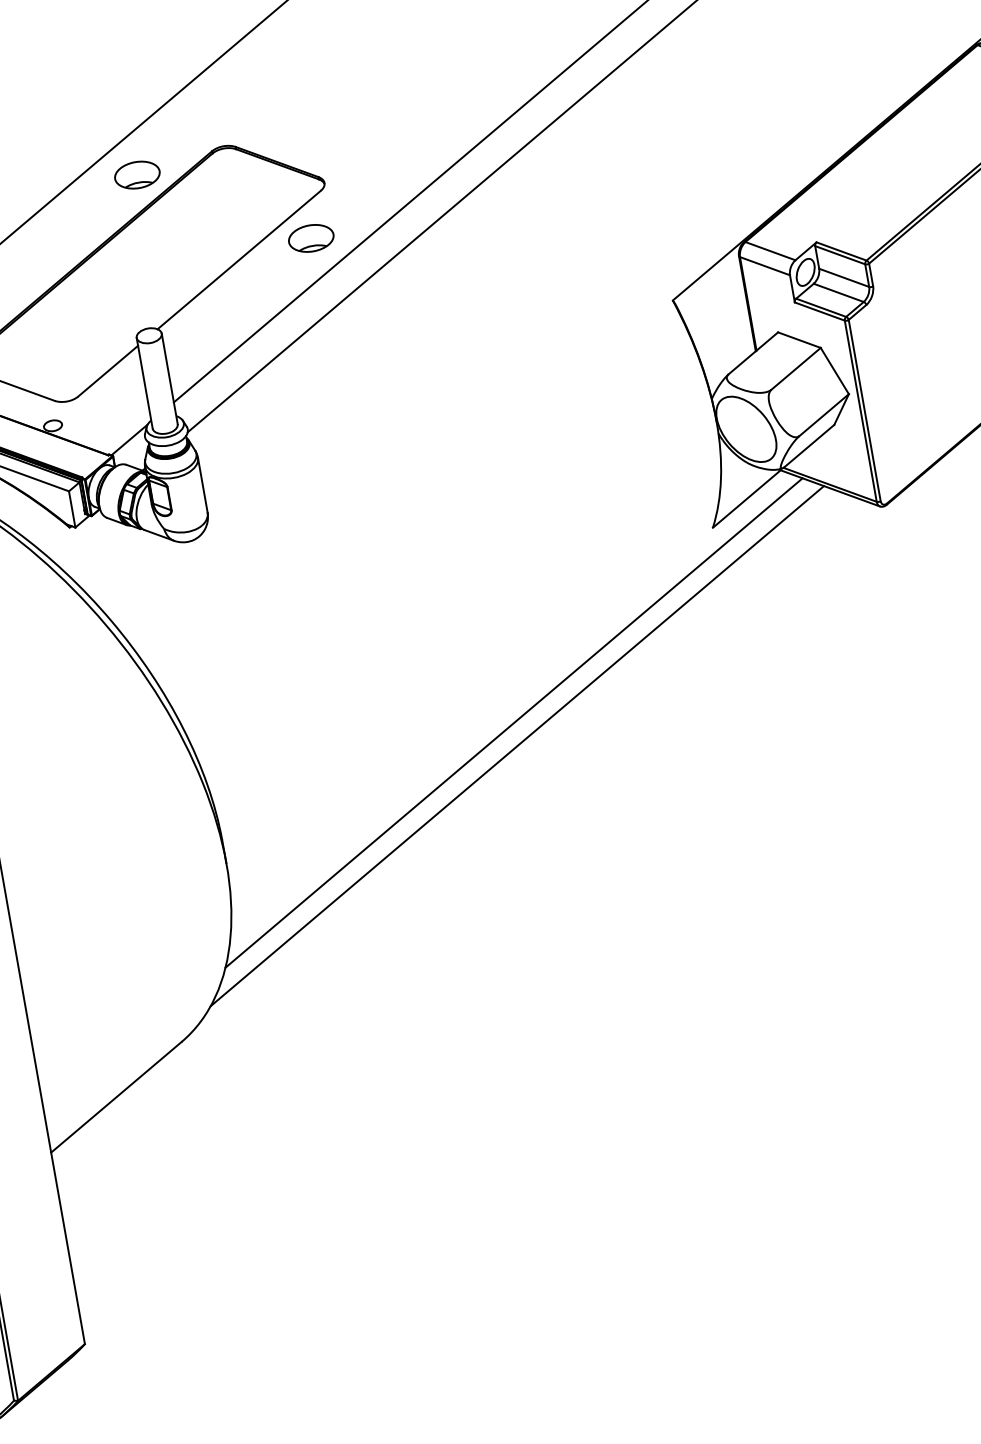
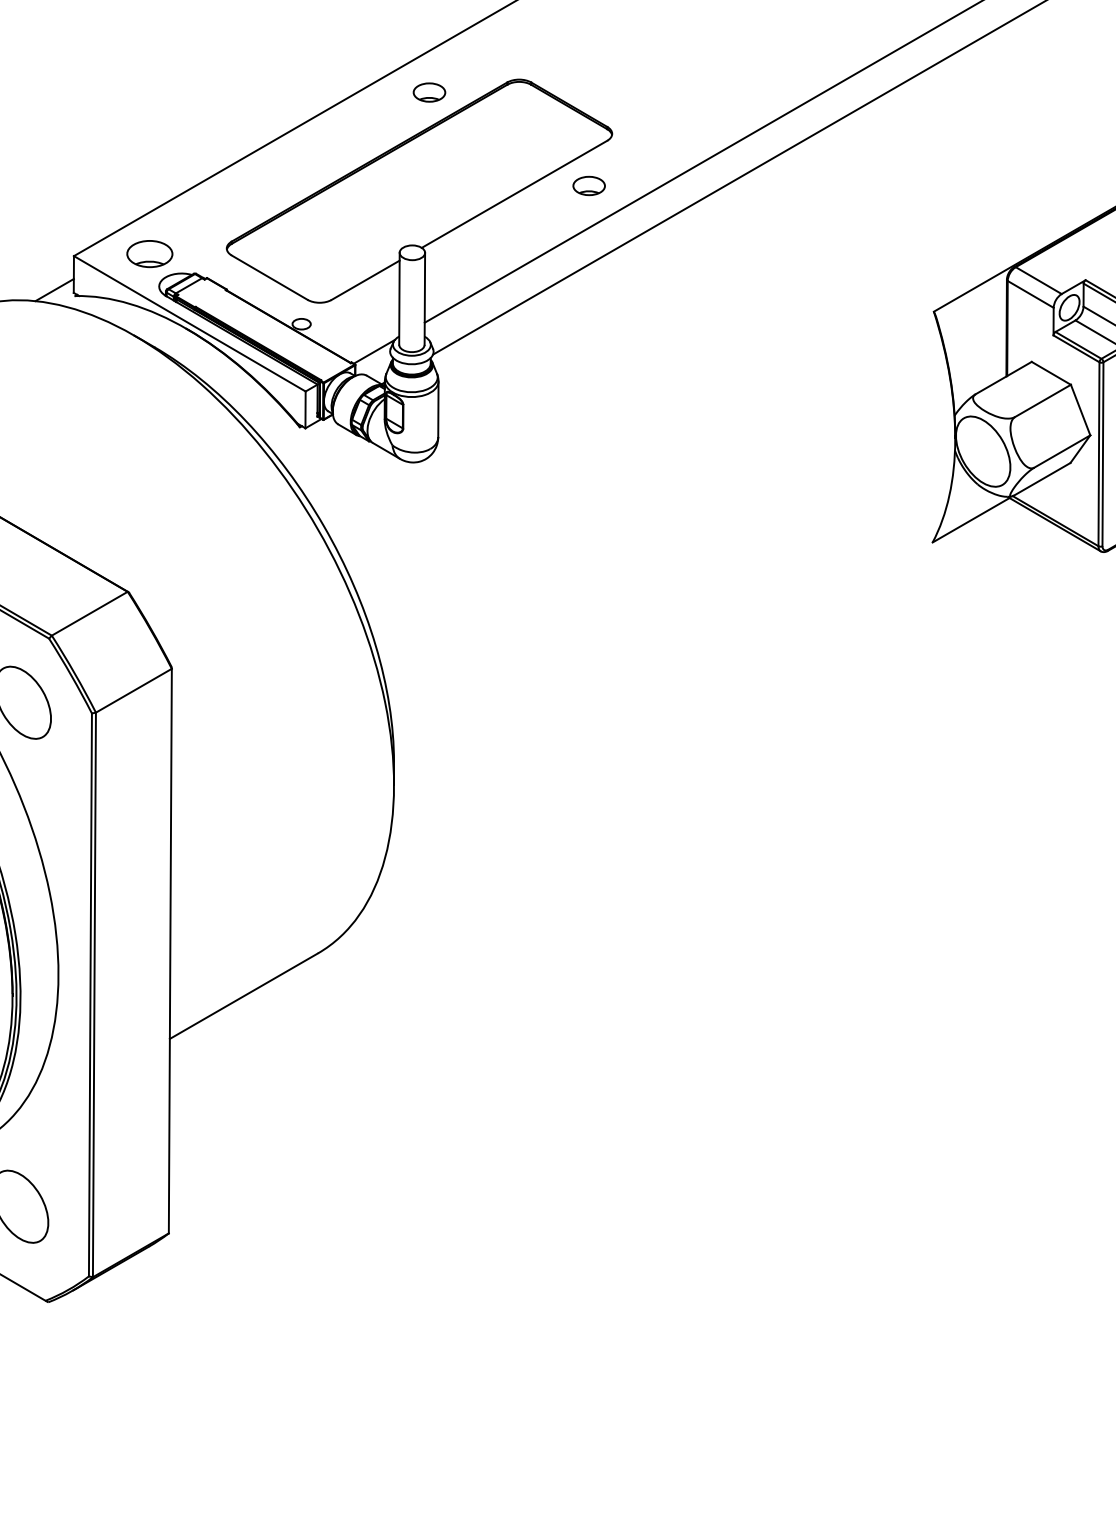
part: (137, 175) -> (429, 92), size x0.7
part: (310, 238) -> (588, 185), size x0.7
line: (513, 722) -> (701, 698), removed
line: (516, 746) -> (700, 722), removed

